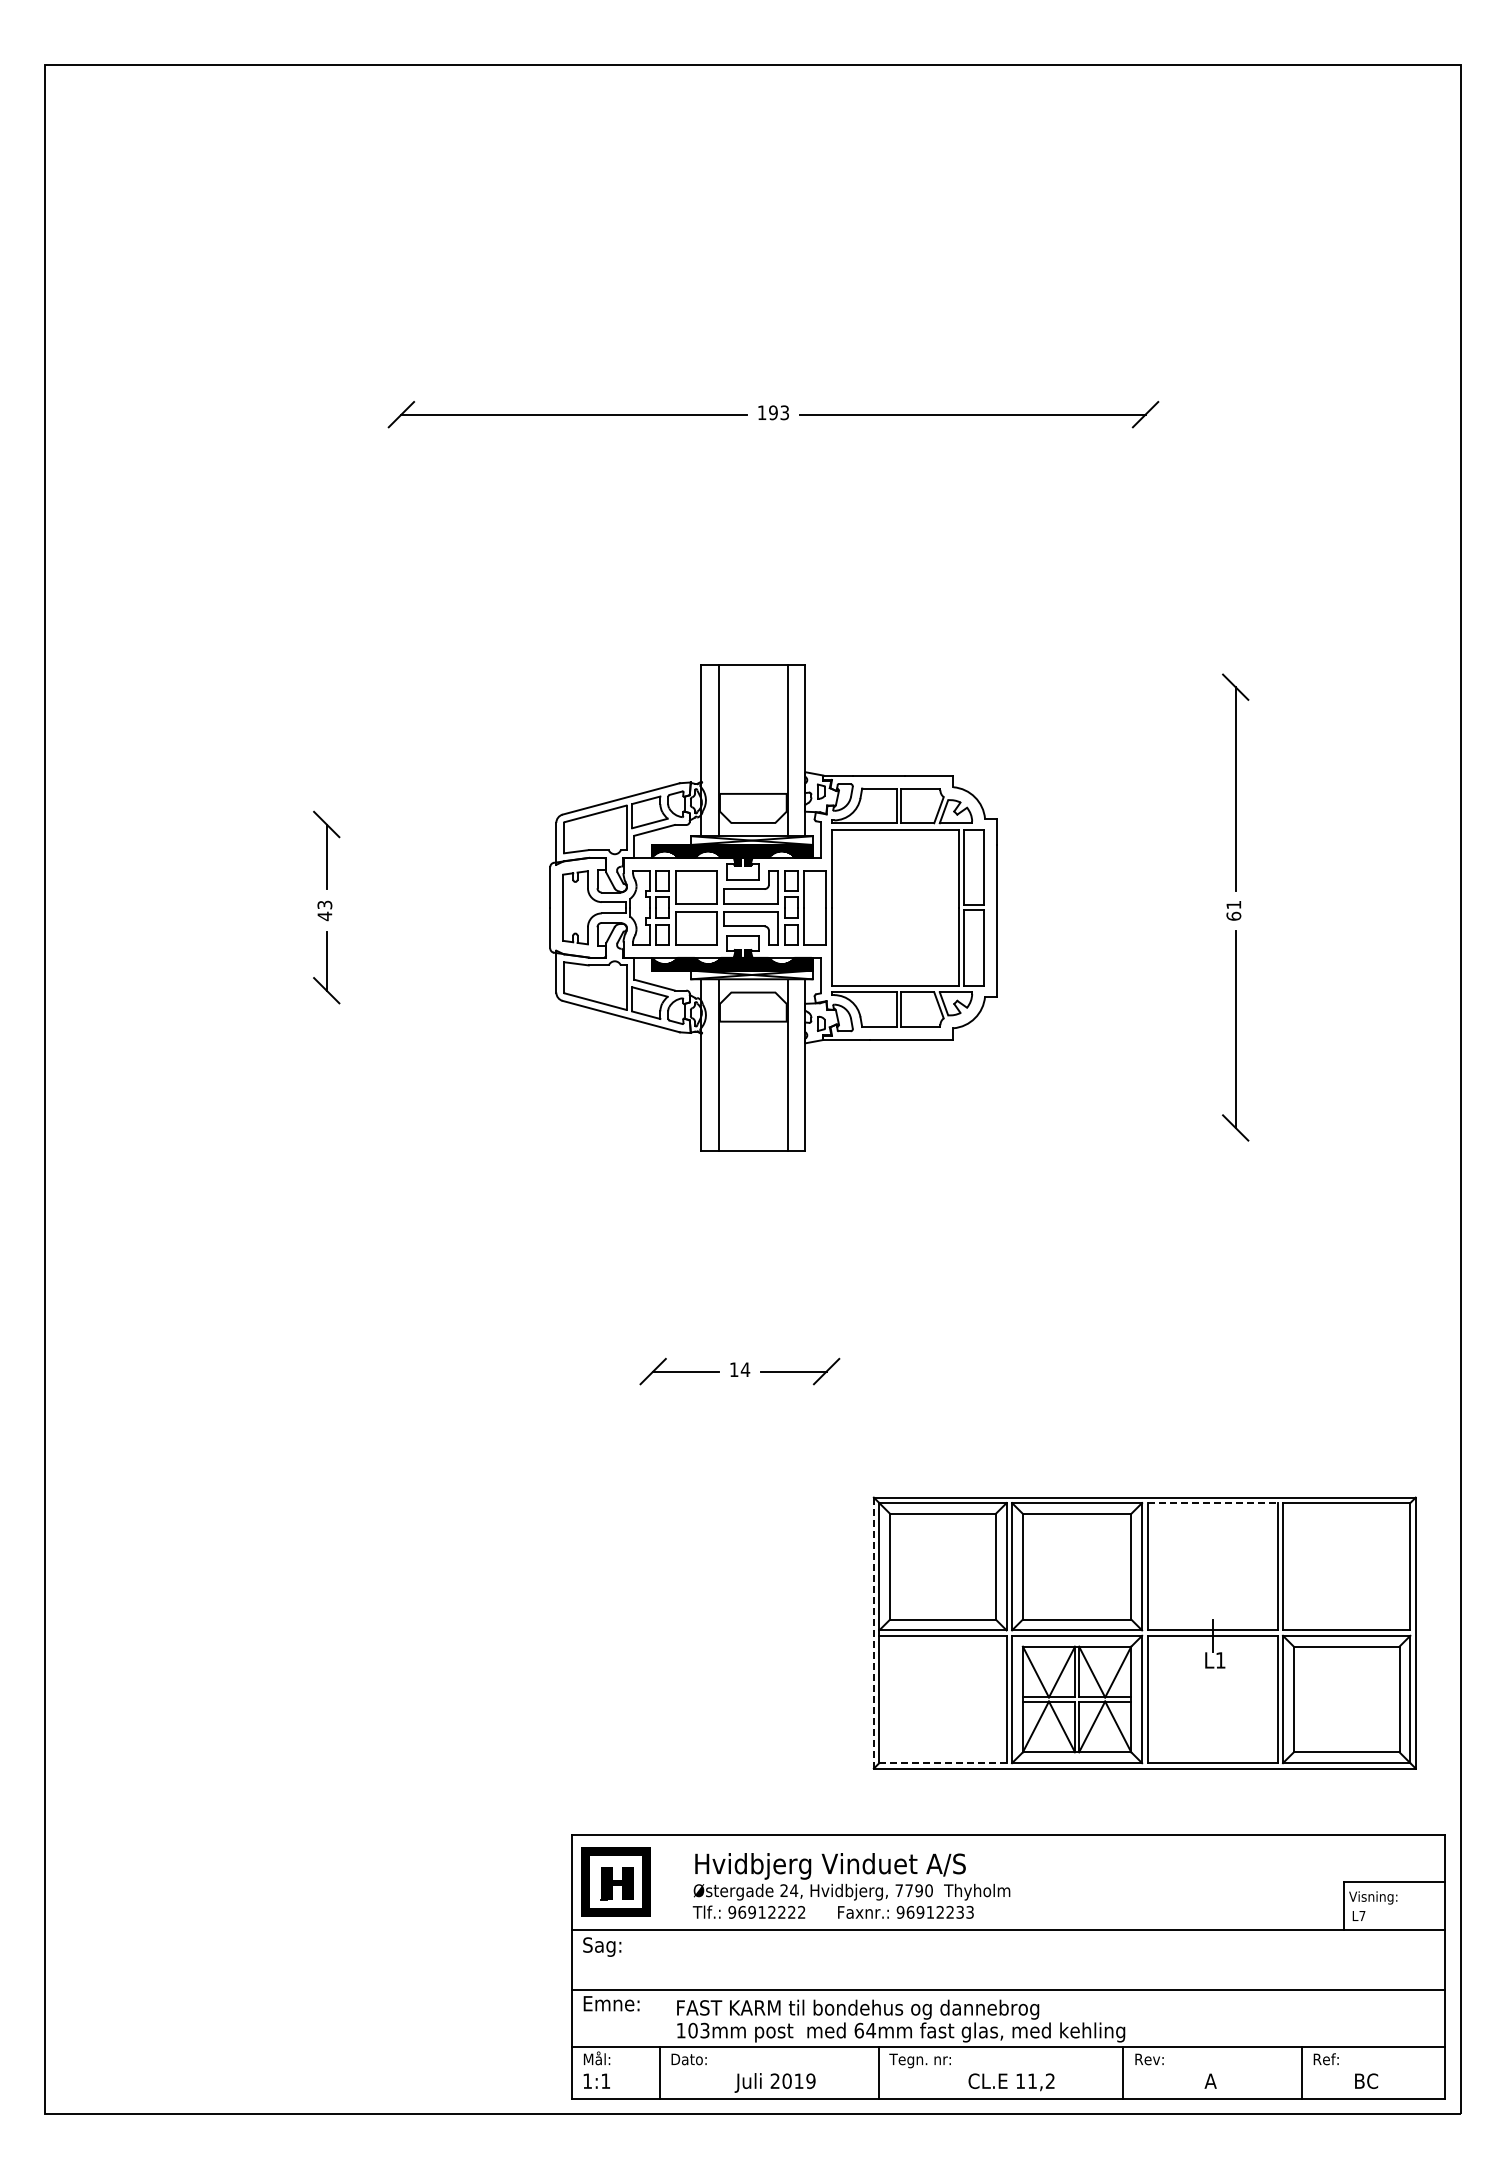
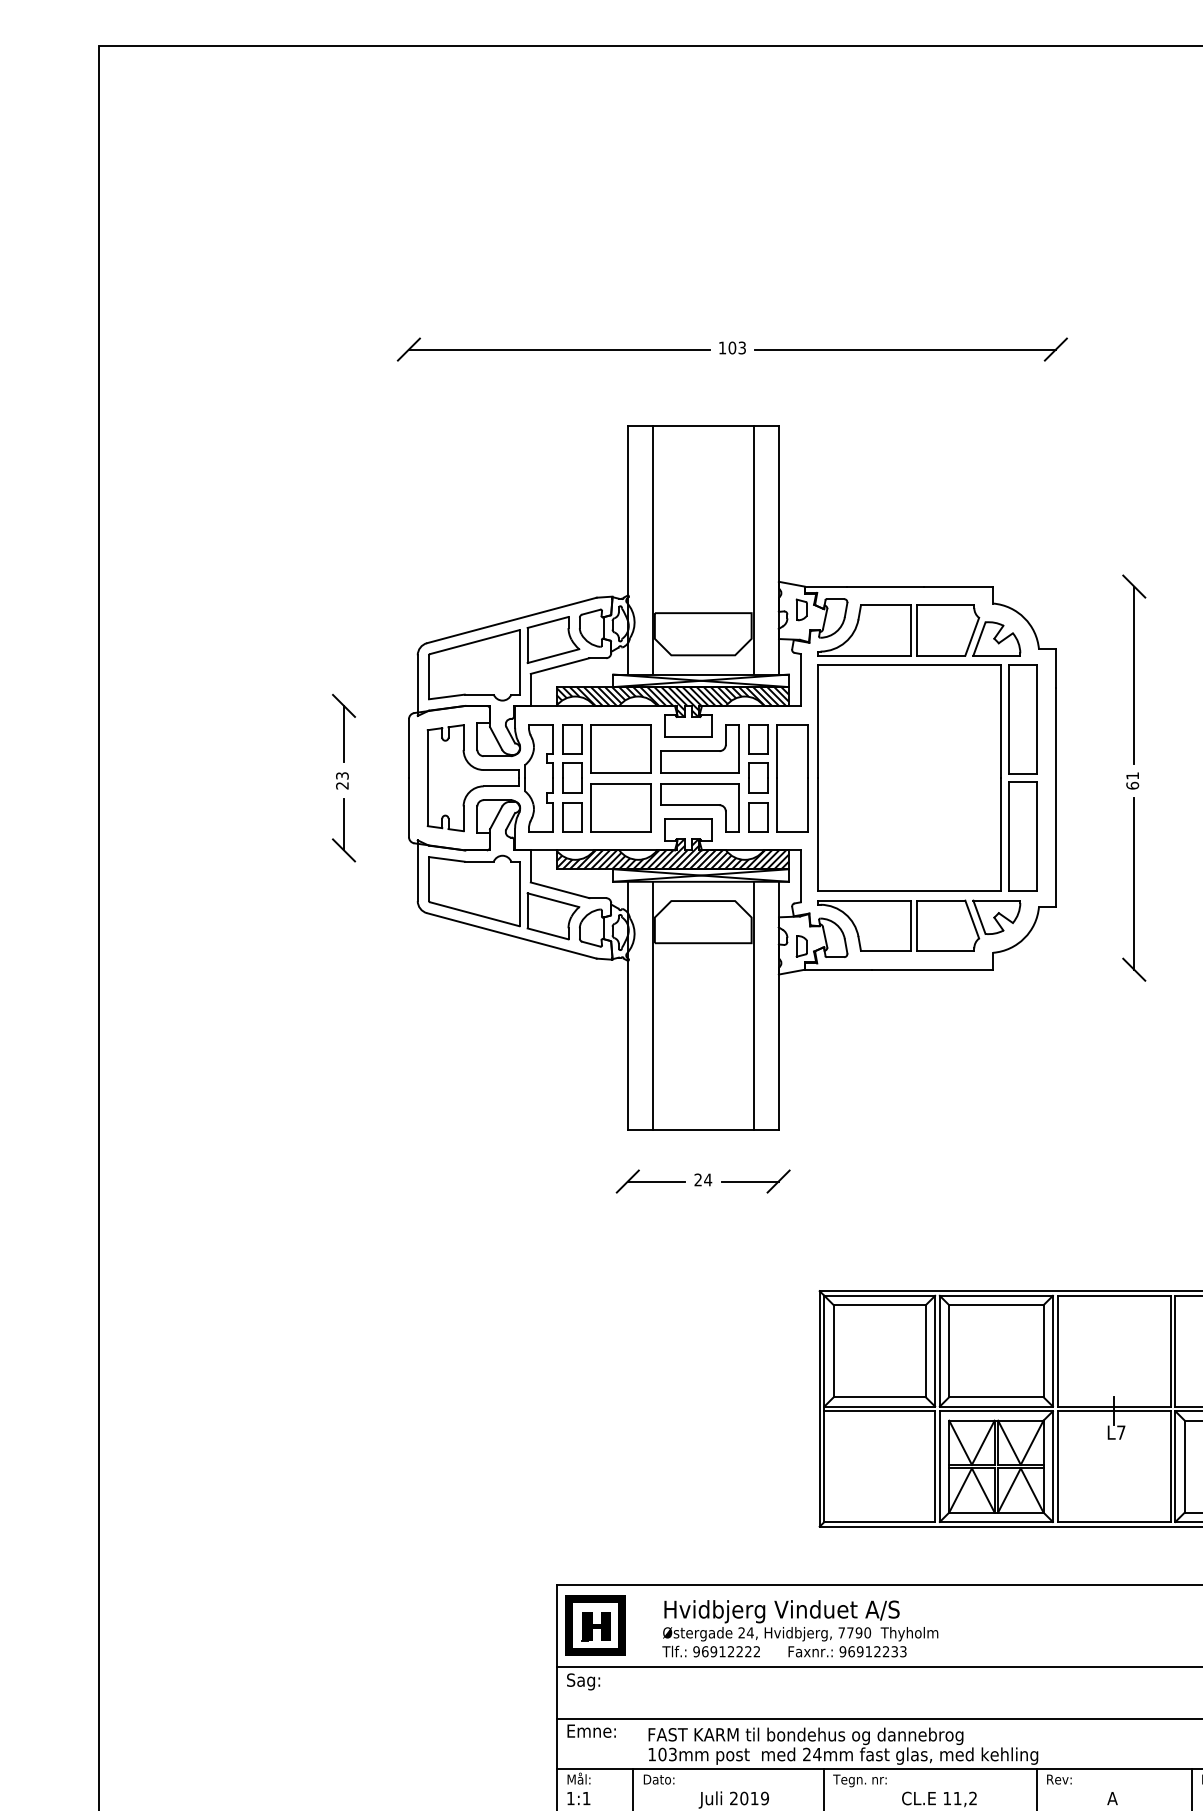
text: (773, 412) -> (732, 347), 193 -> 103
part: (773, 907) -> (732, 778), size x1.67
text: (324, 916) -> (342, 785), 43 -> 23
text: (733, 1369) -> (697, 1179), 14 -> 24
line: (1213, 1503) -> (1114, 1296), dashed -> solid
line: (873, 1633) -> (819, 1409), dashed -> solid
text: (1220, 1660) -> (1121, 1432), L1 -> L7
line: (942, 1763) -> (879, 1522), dashed -> solid
text: (858, 2030) -> (806, 1754), 64mm -> 24mm

